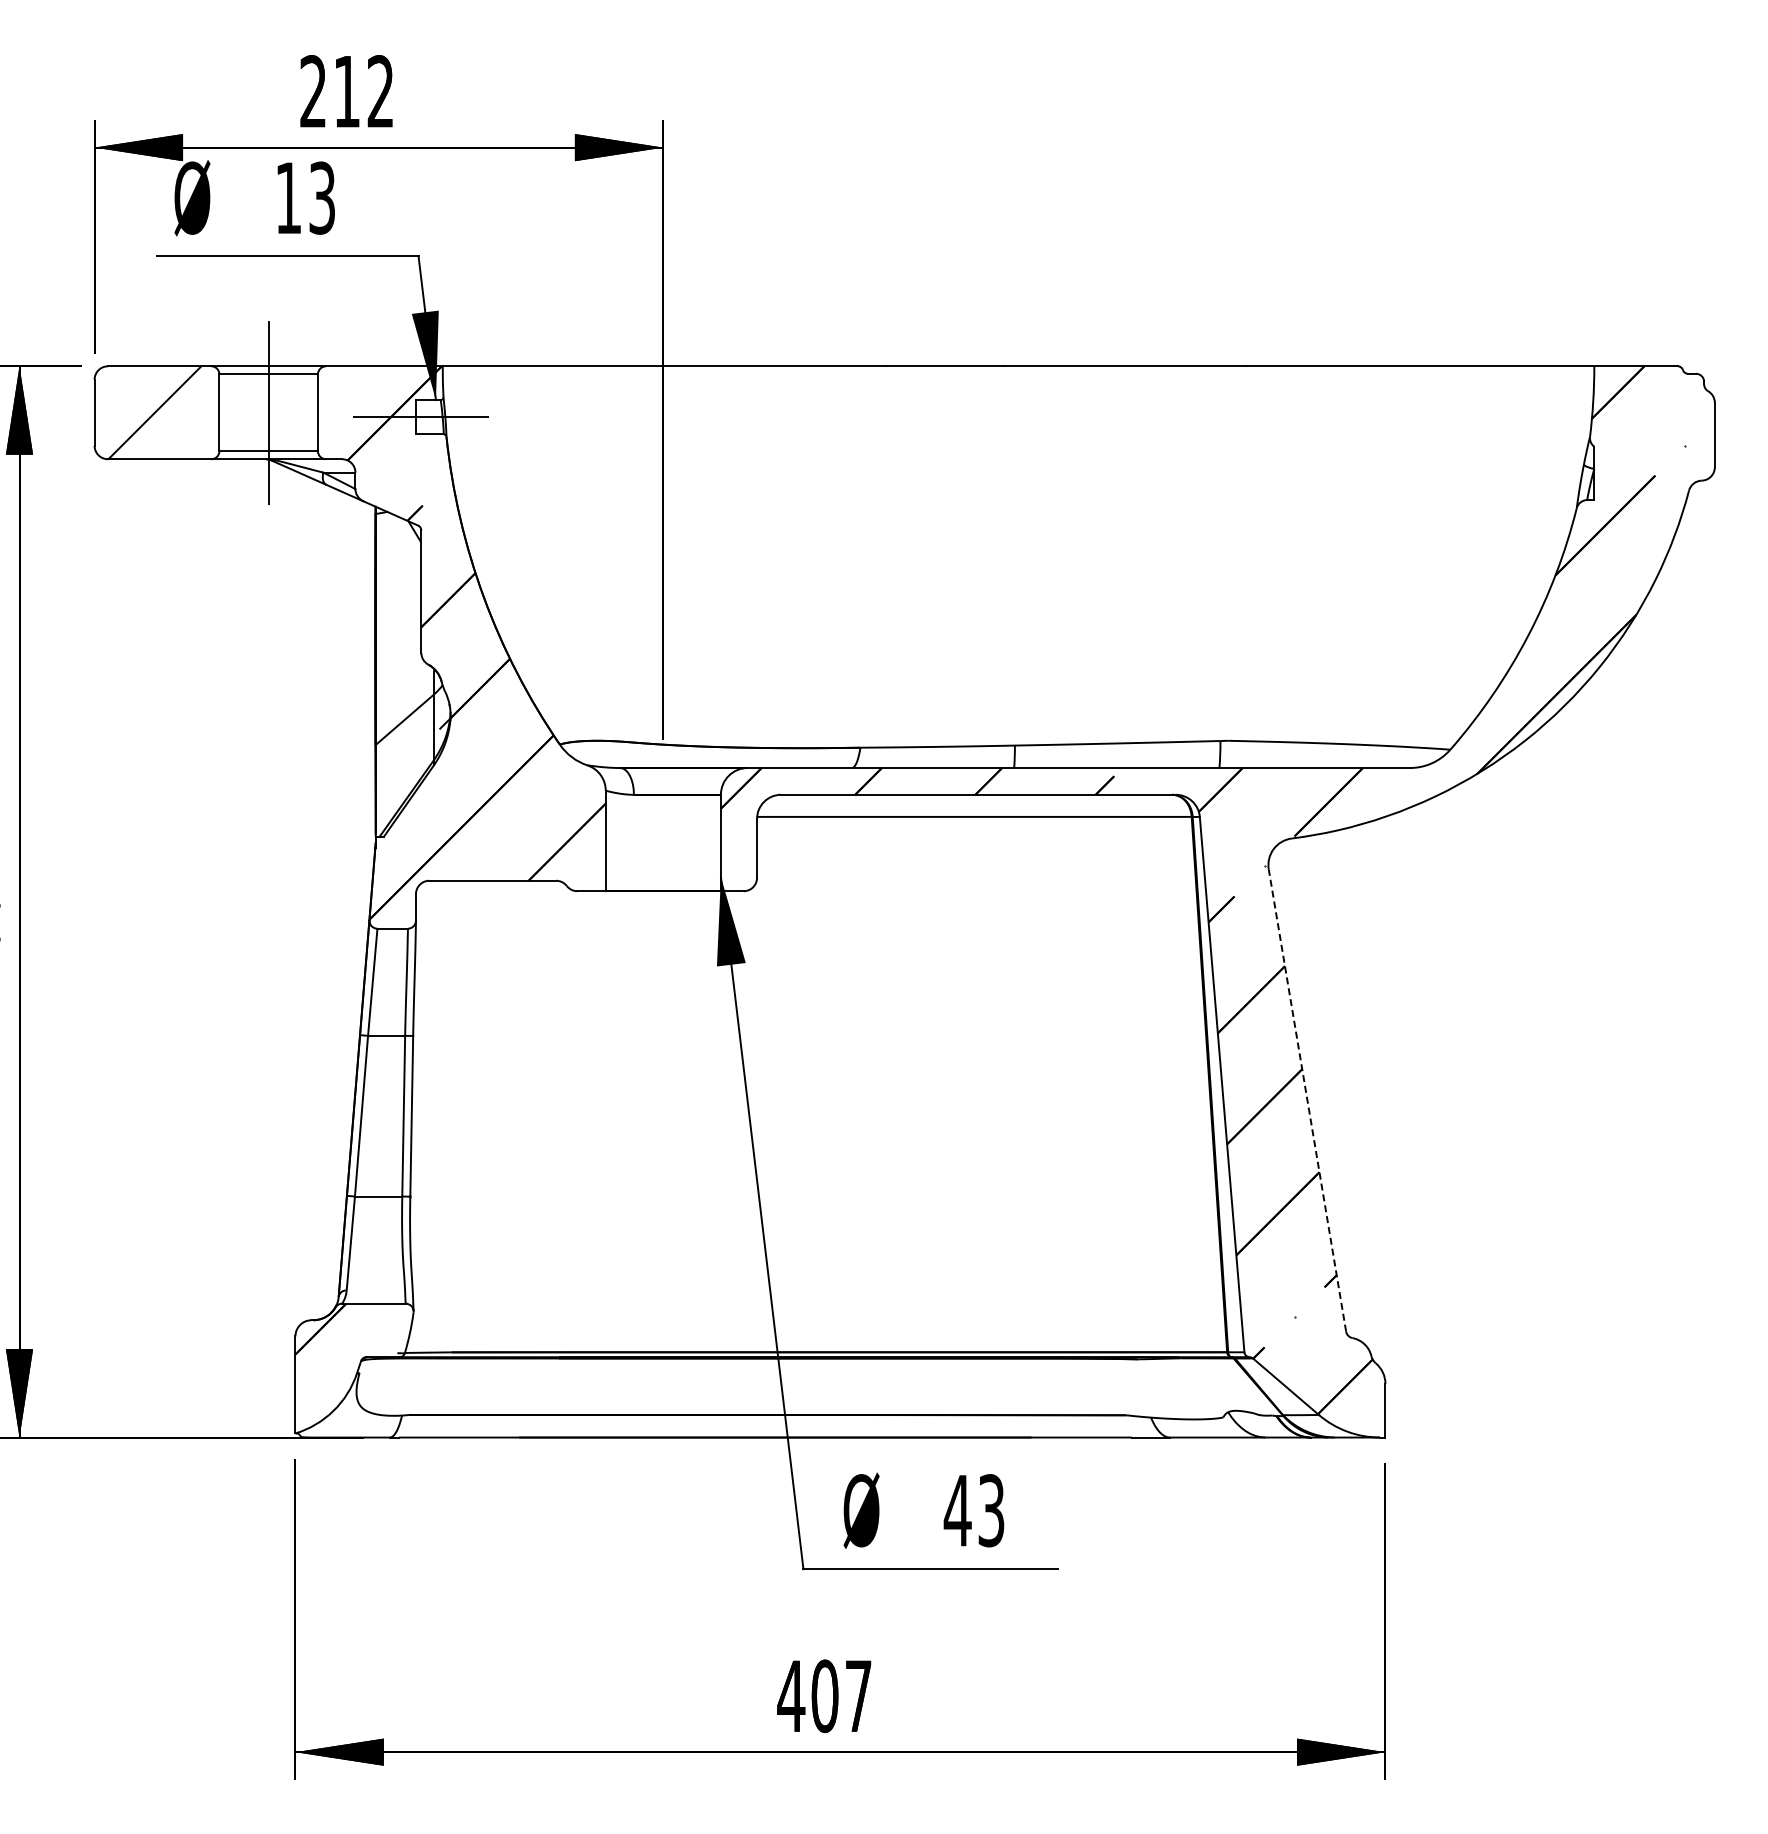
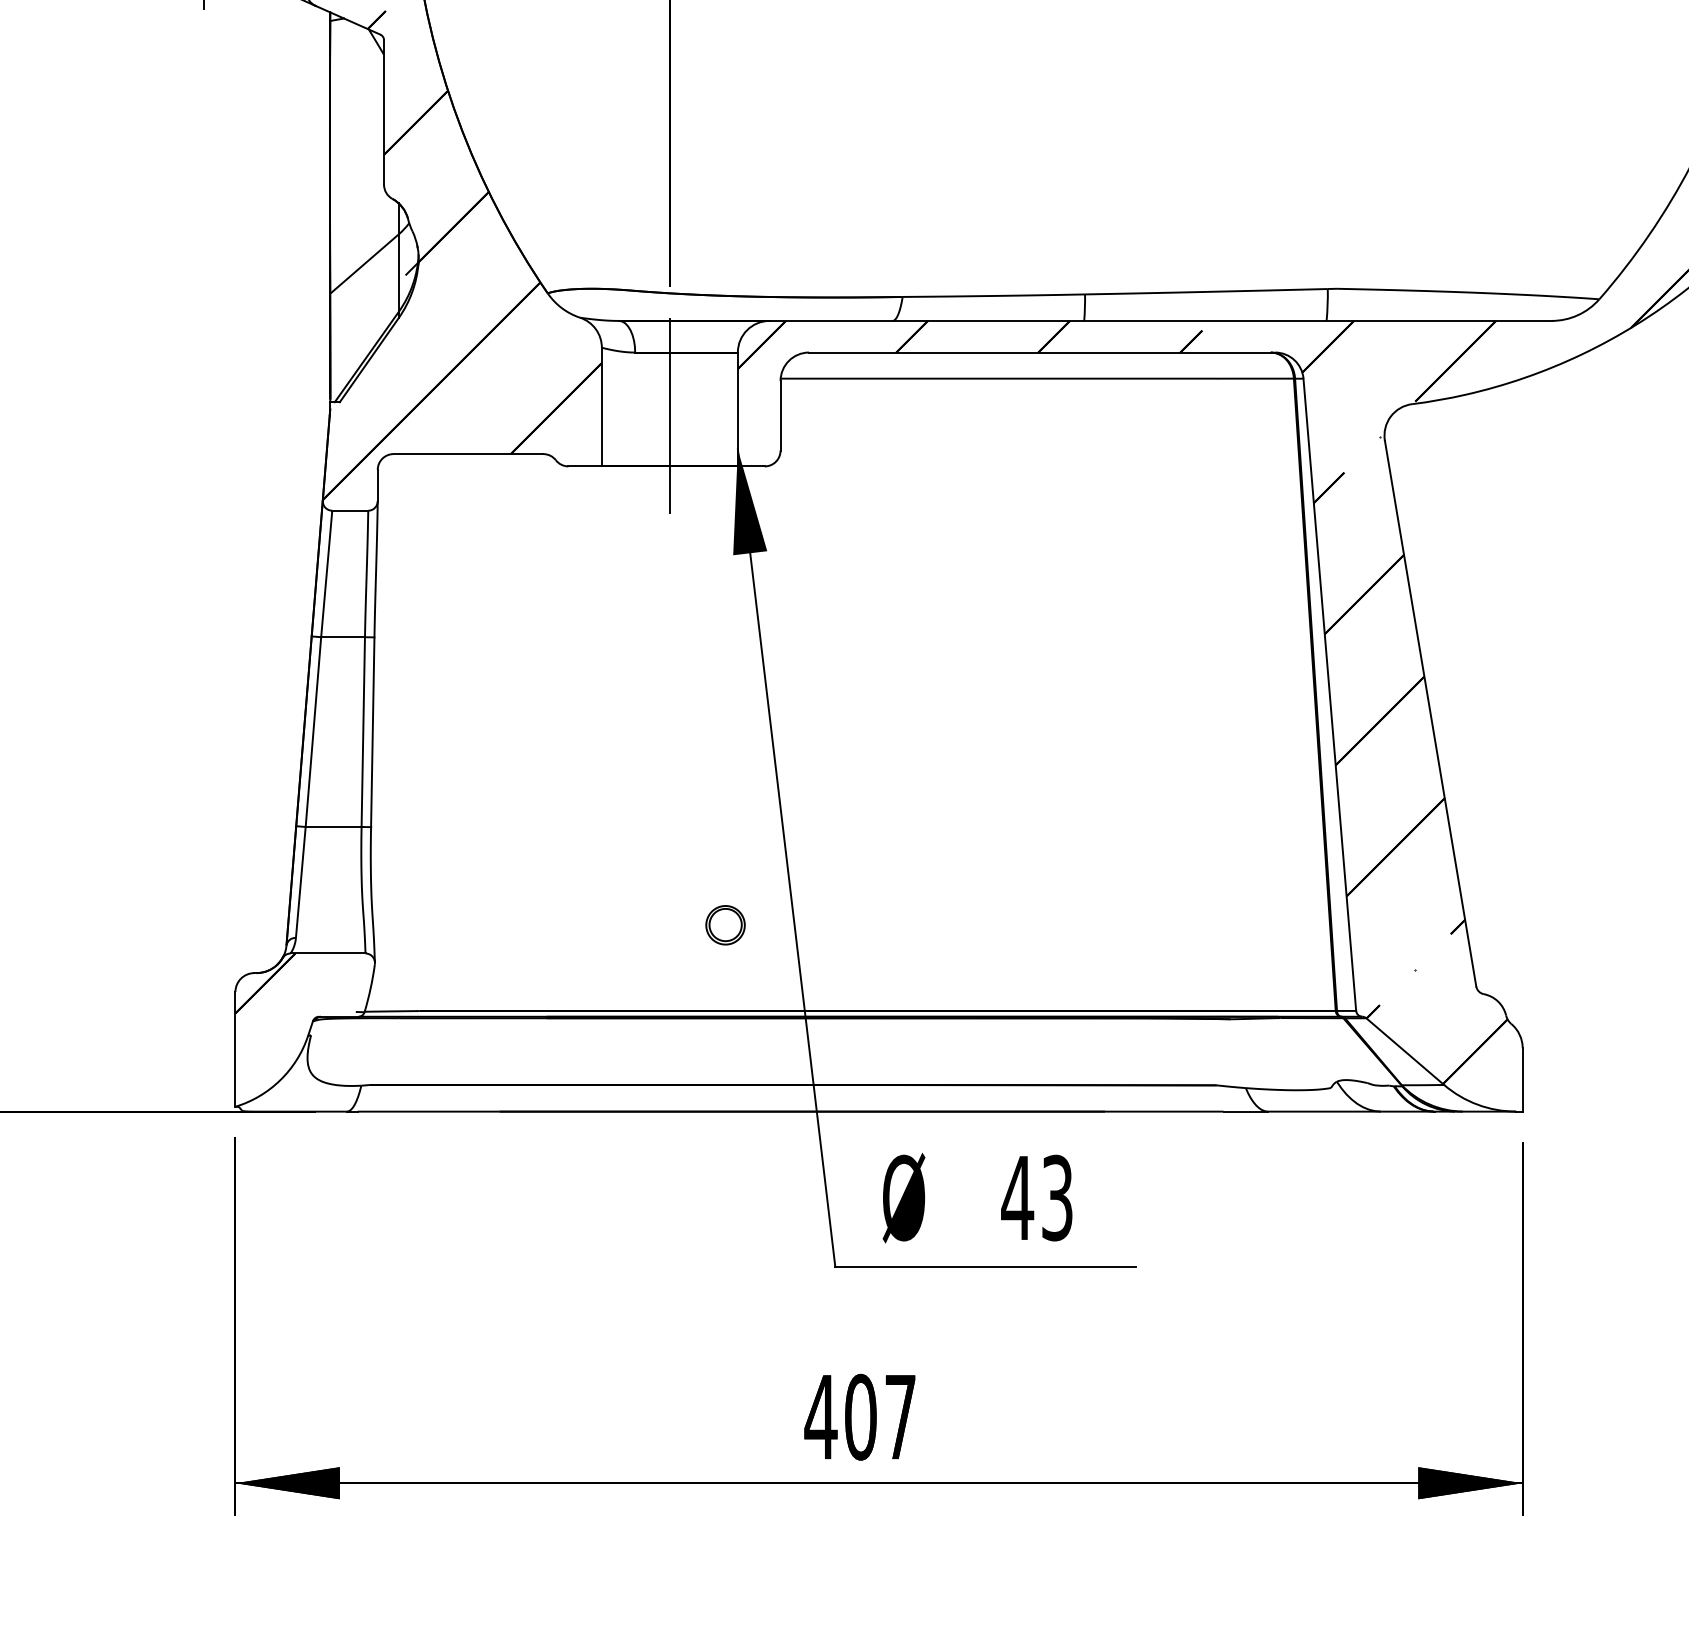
line: (663, 848) -> (670, 415), added
line: (1307, 1100) -> (1430, 713), dashed -> solid
part: (710, 1279) -> (725, 924), added

